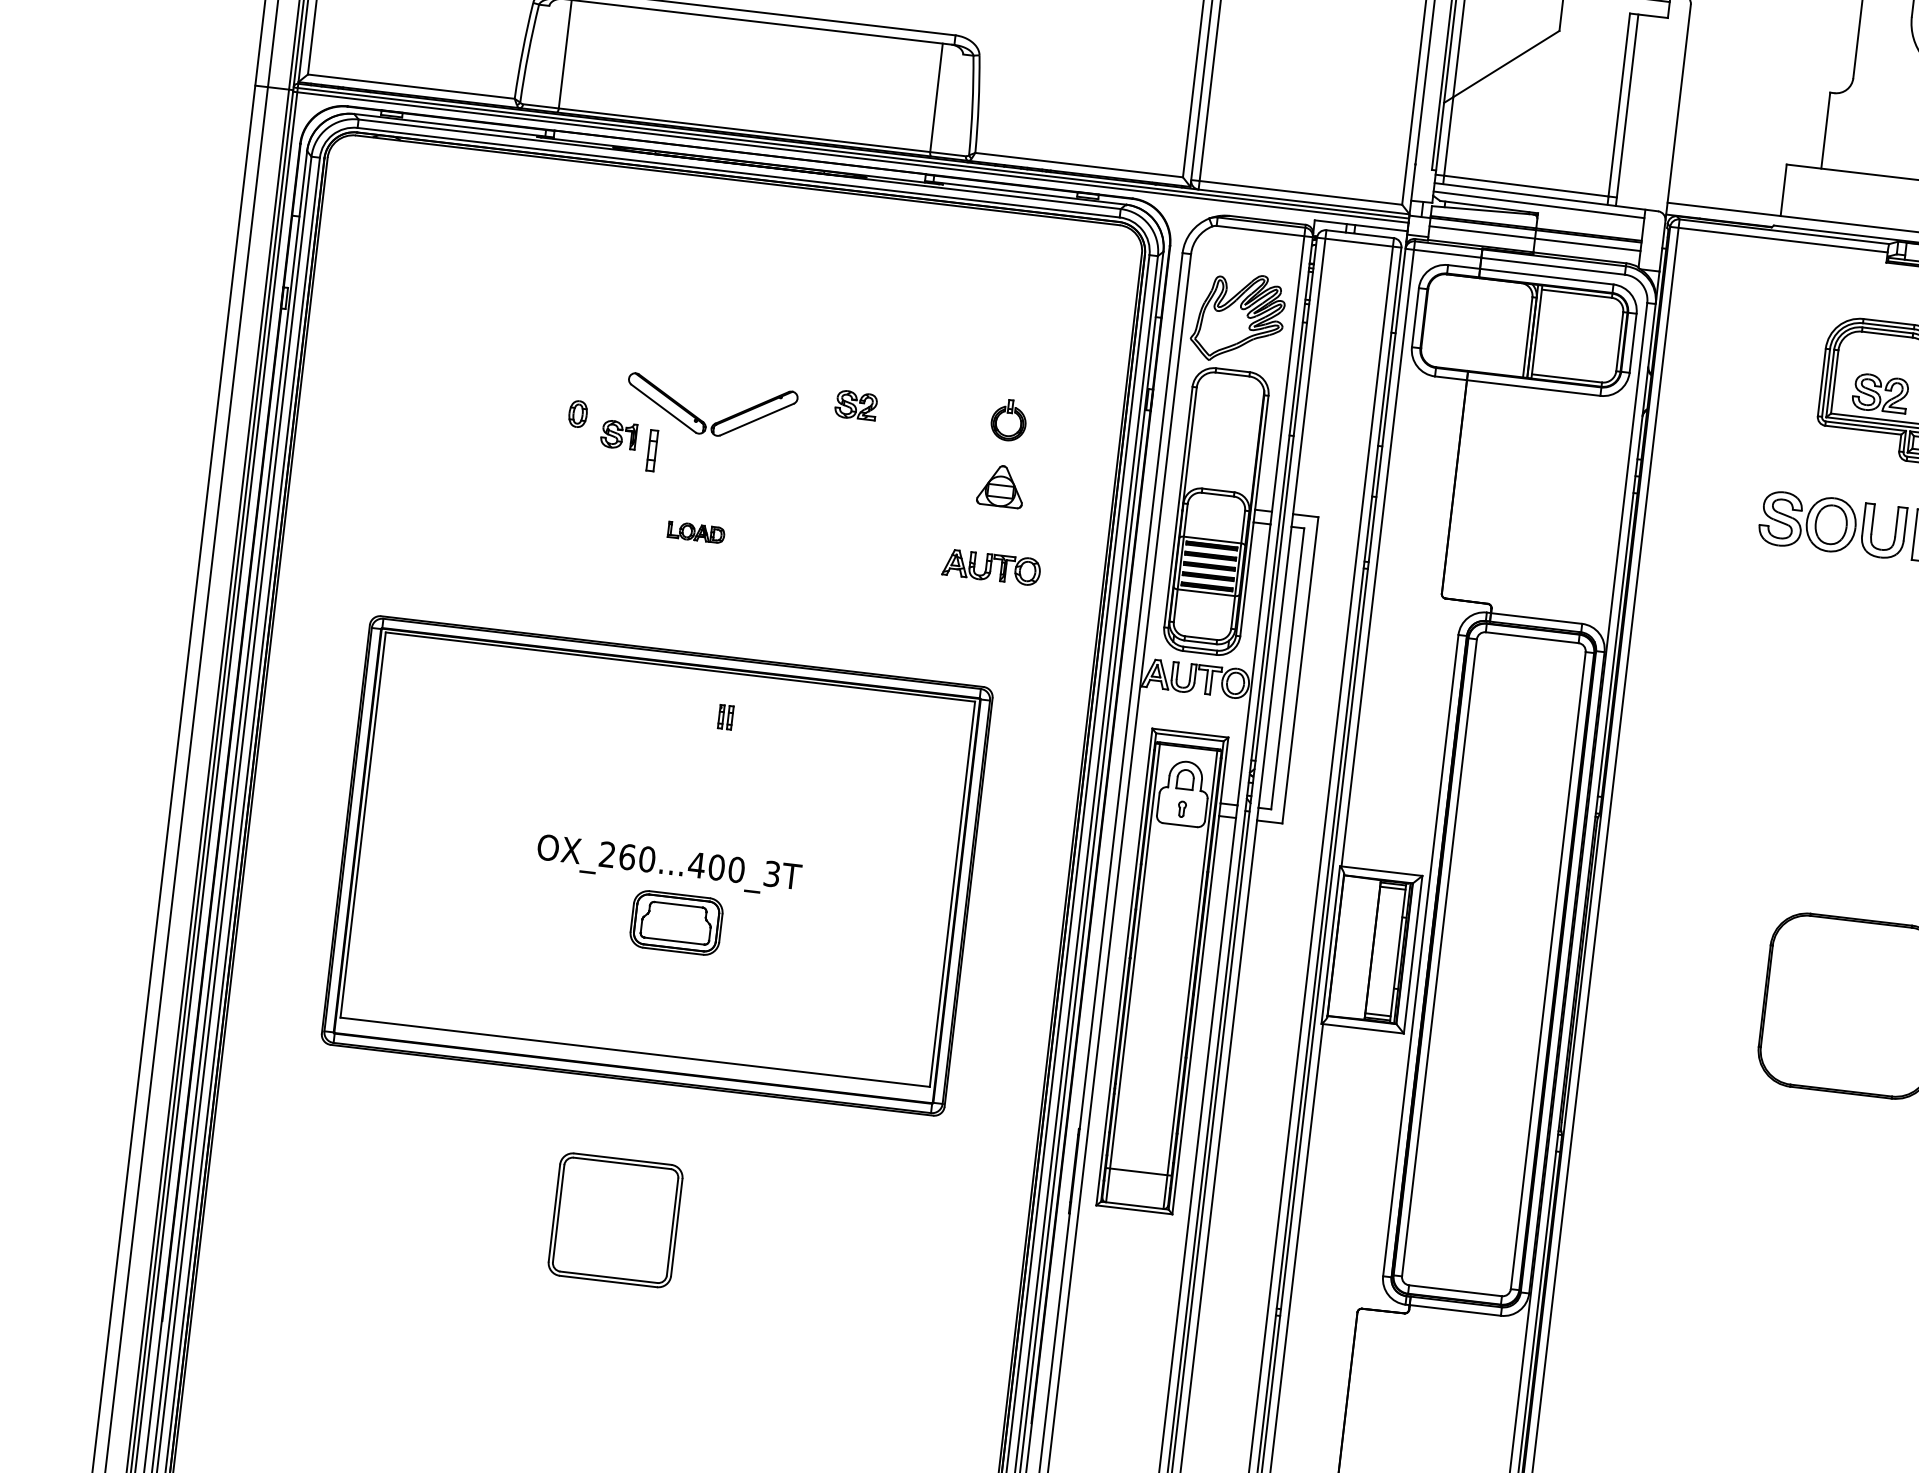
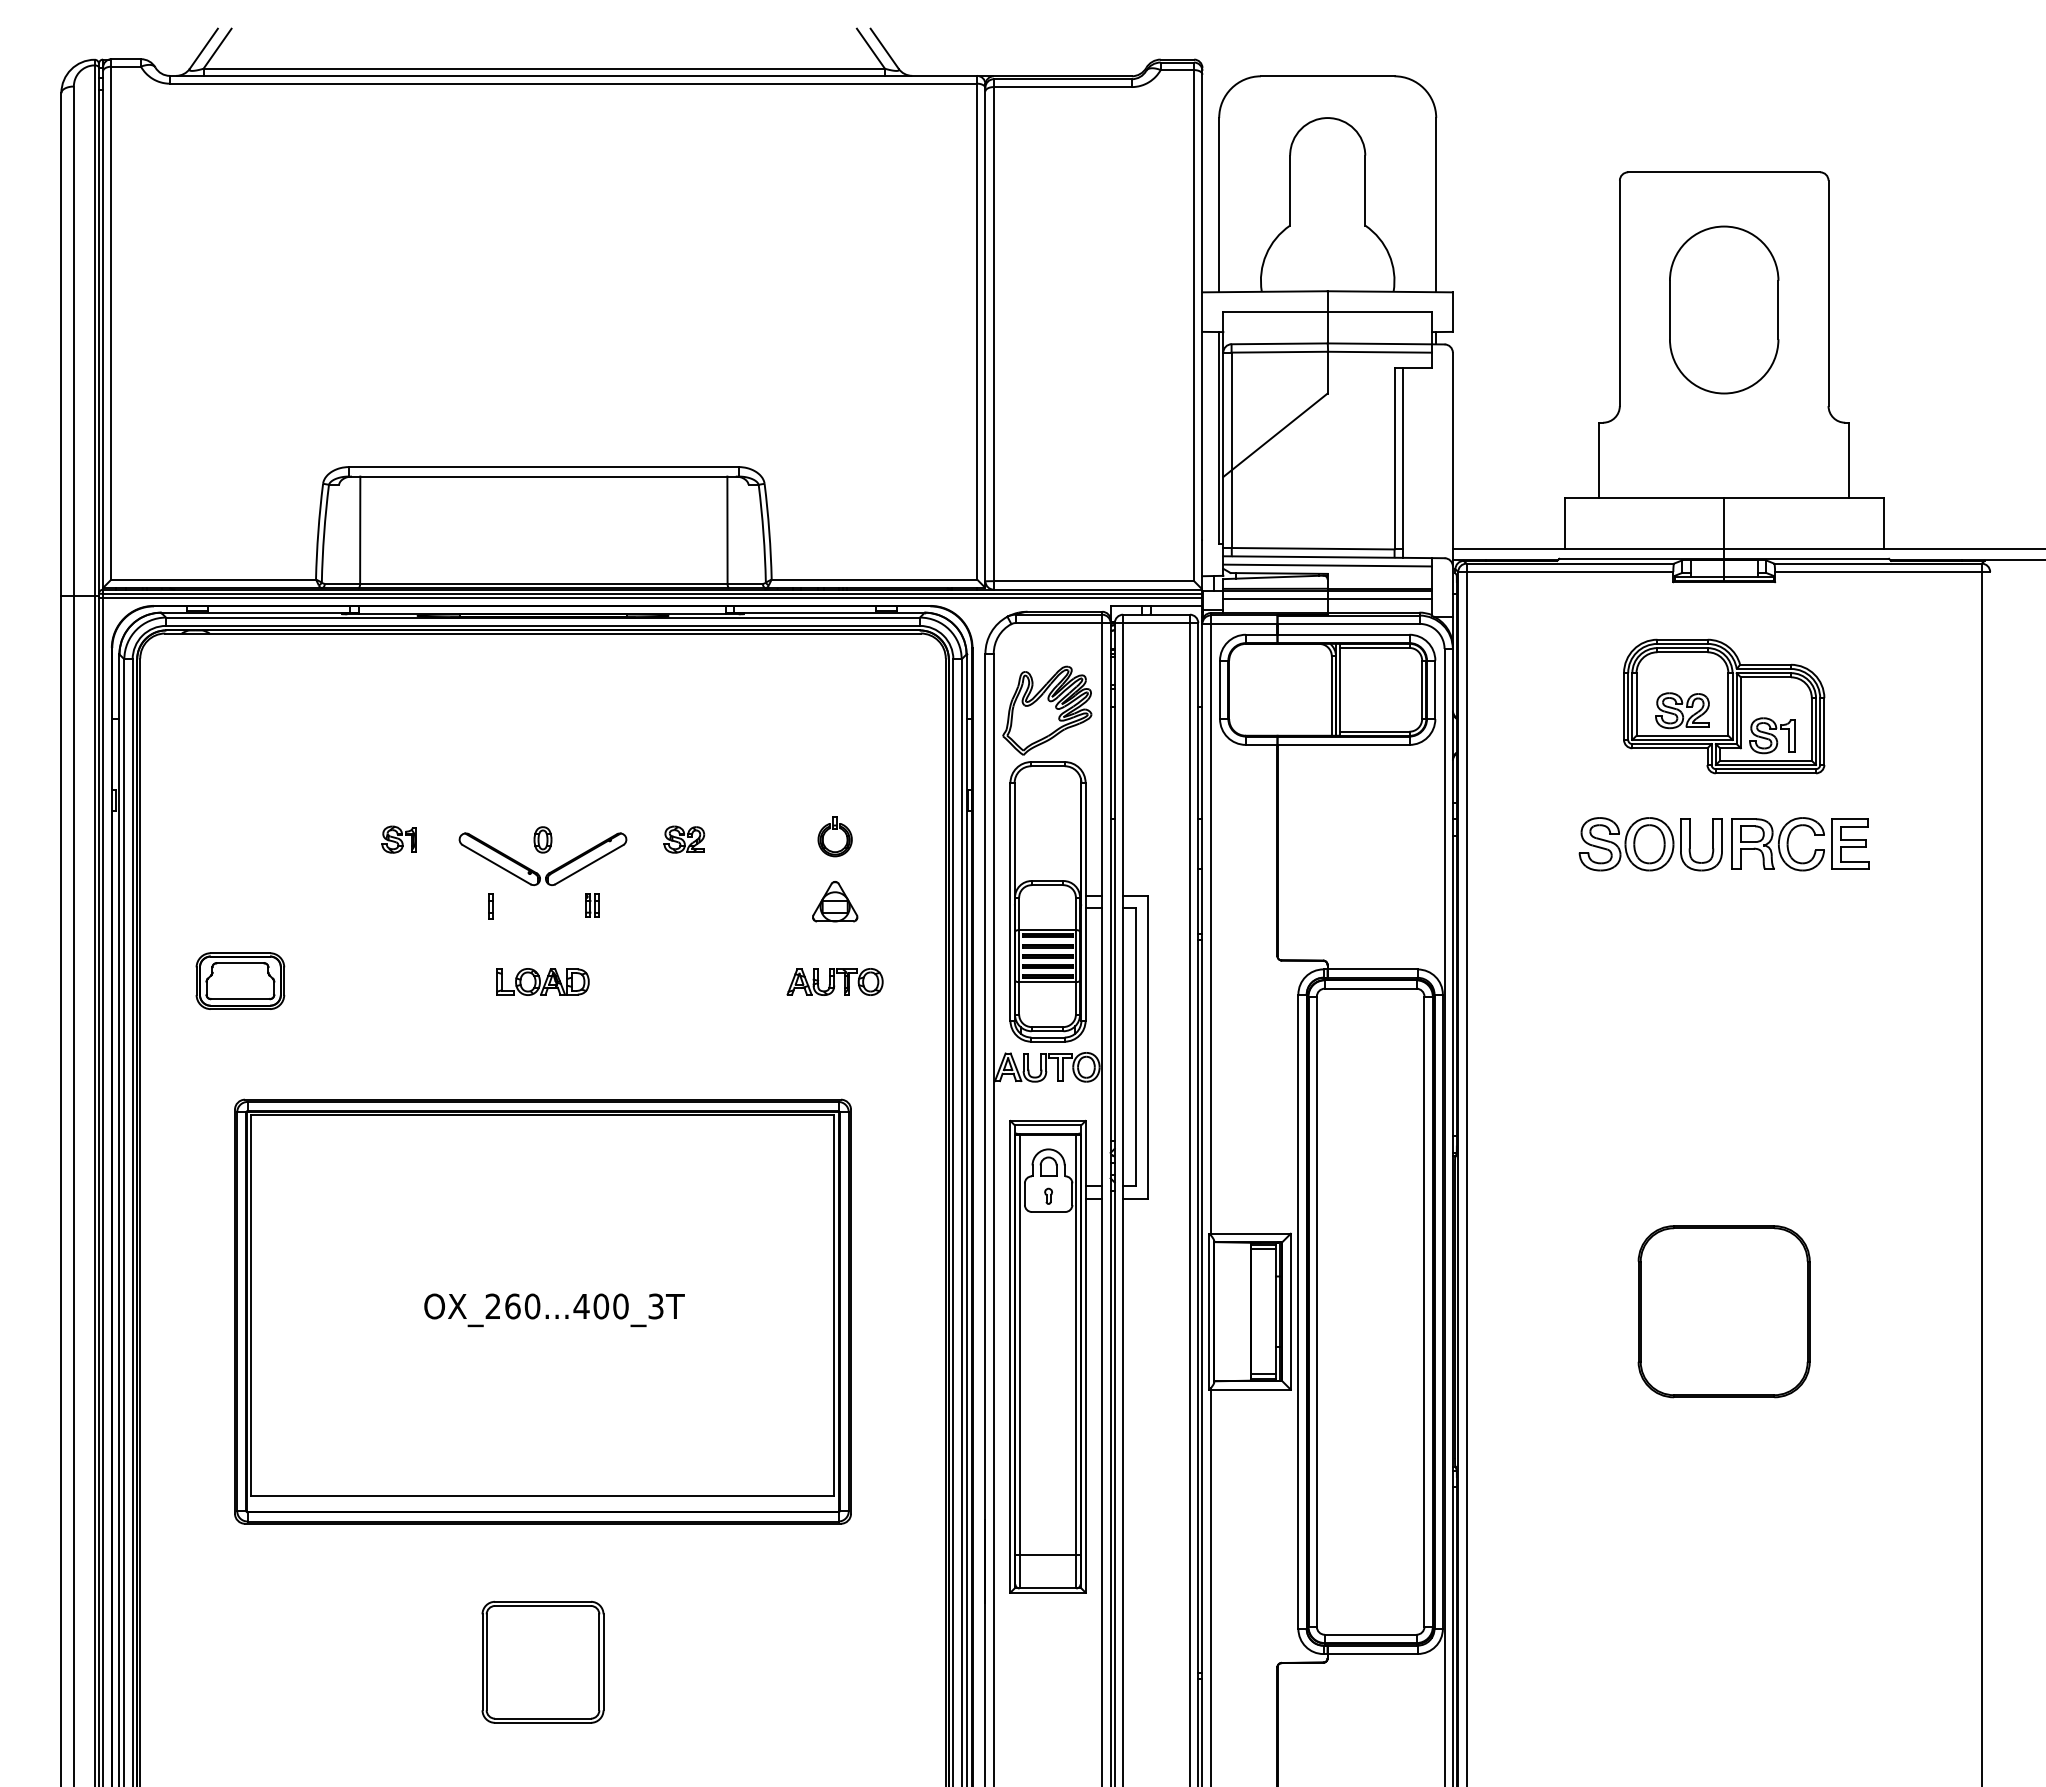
part: (577, 413) -> (542, 839), moved
part: (618, 434) -> (398, 839), moved
part: (652, 450) -> (490, 906), size x0.62
part: (695, 532) -> (542, 981), size x1.67
part: (725, 716) -> (592, 905), moved
part: (676, 922) -> (240, 980), moved

